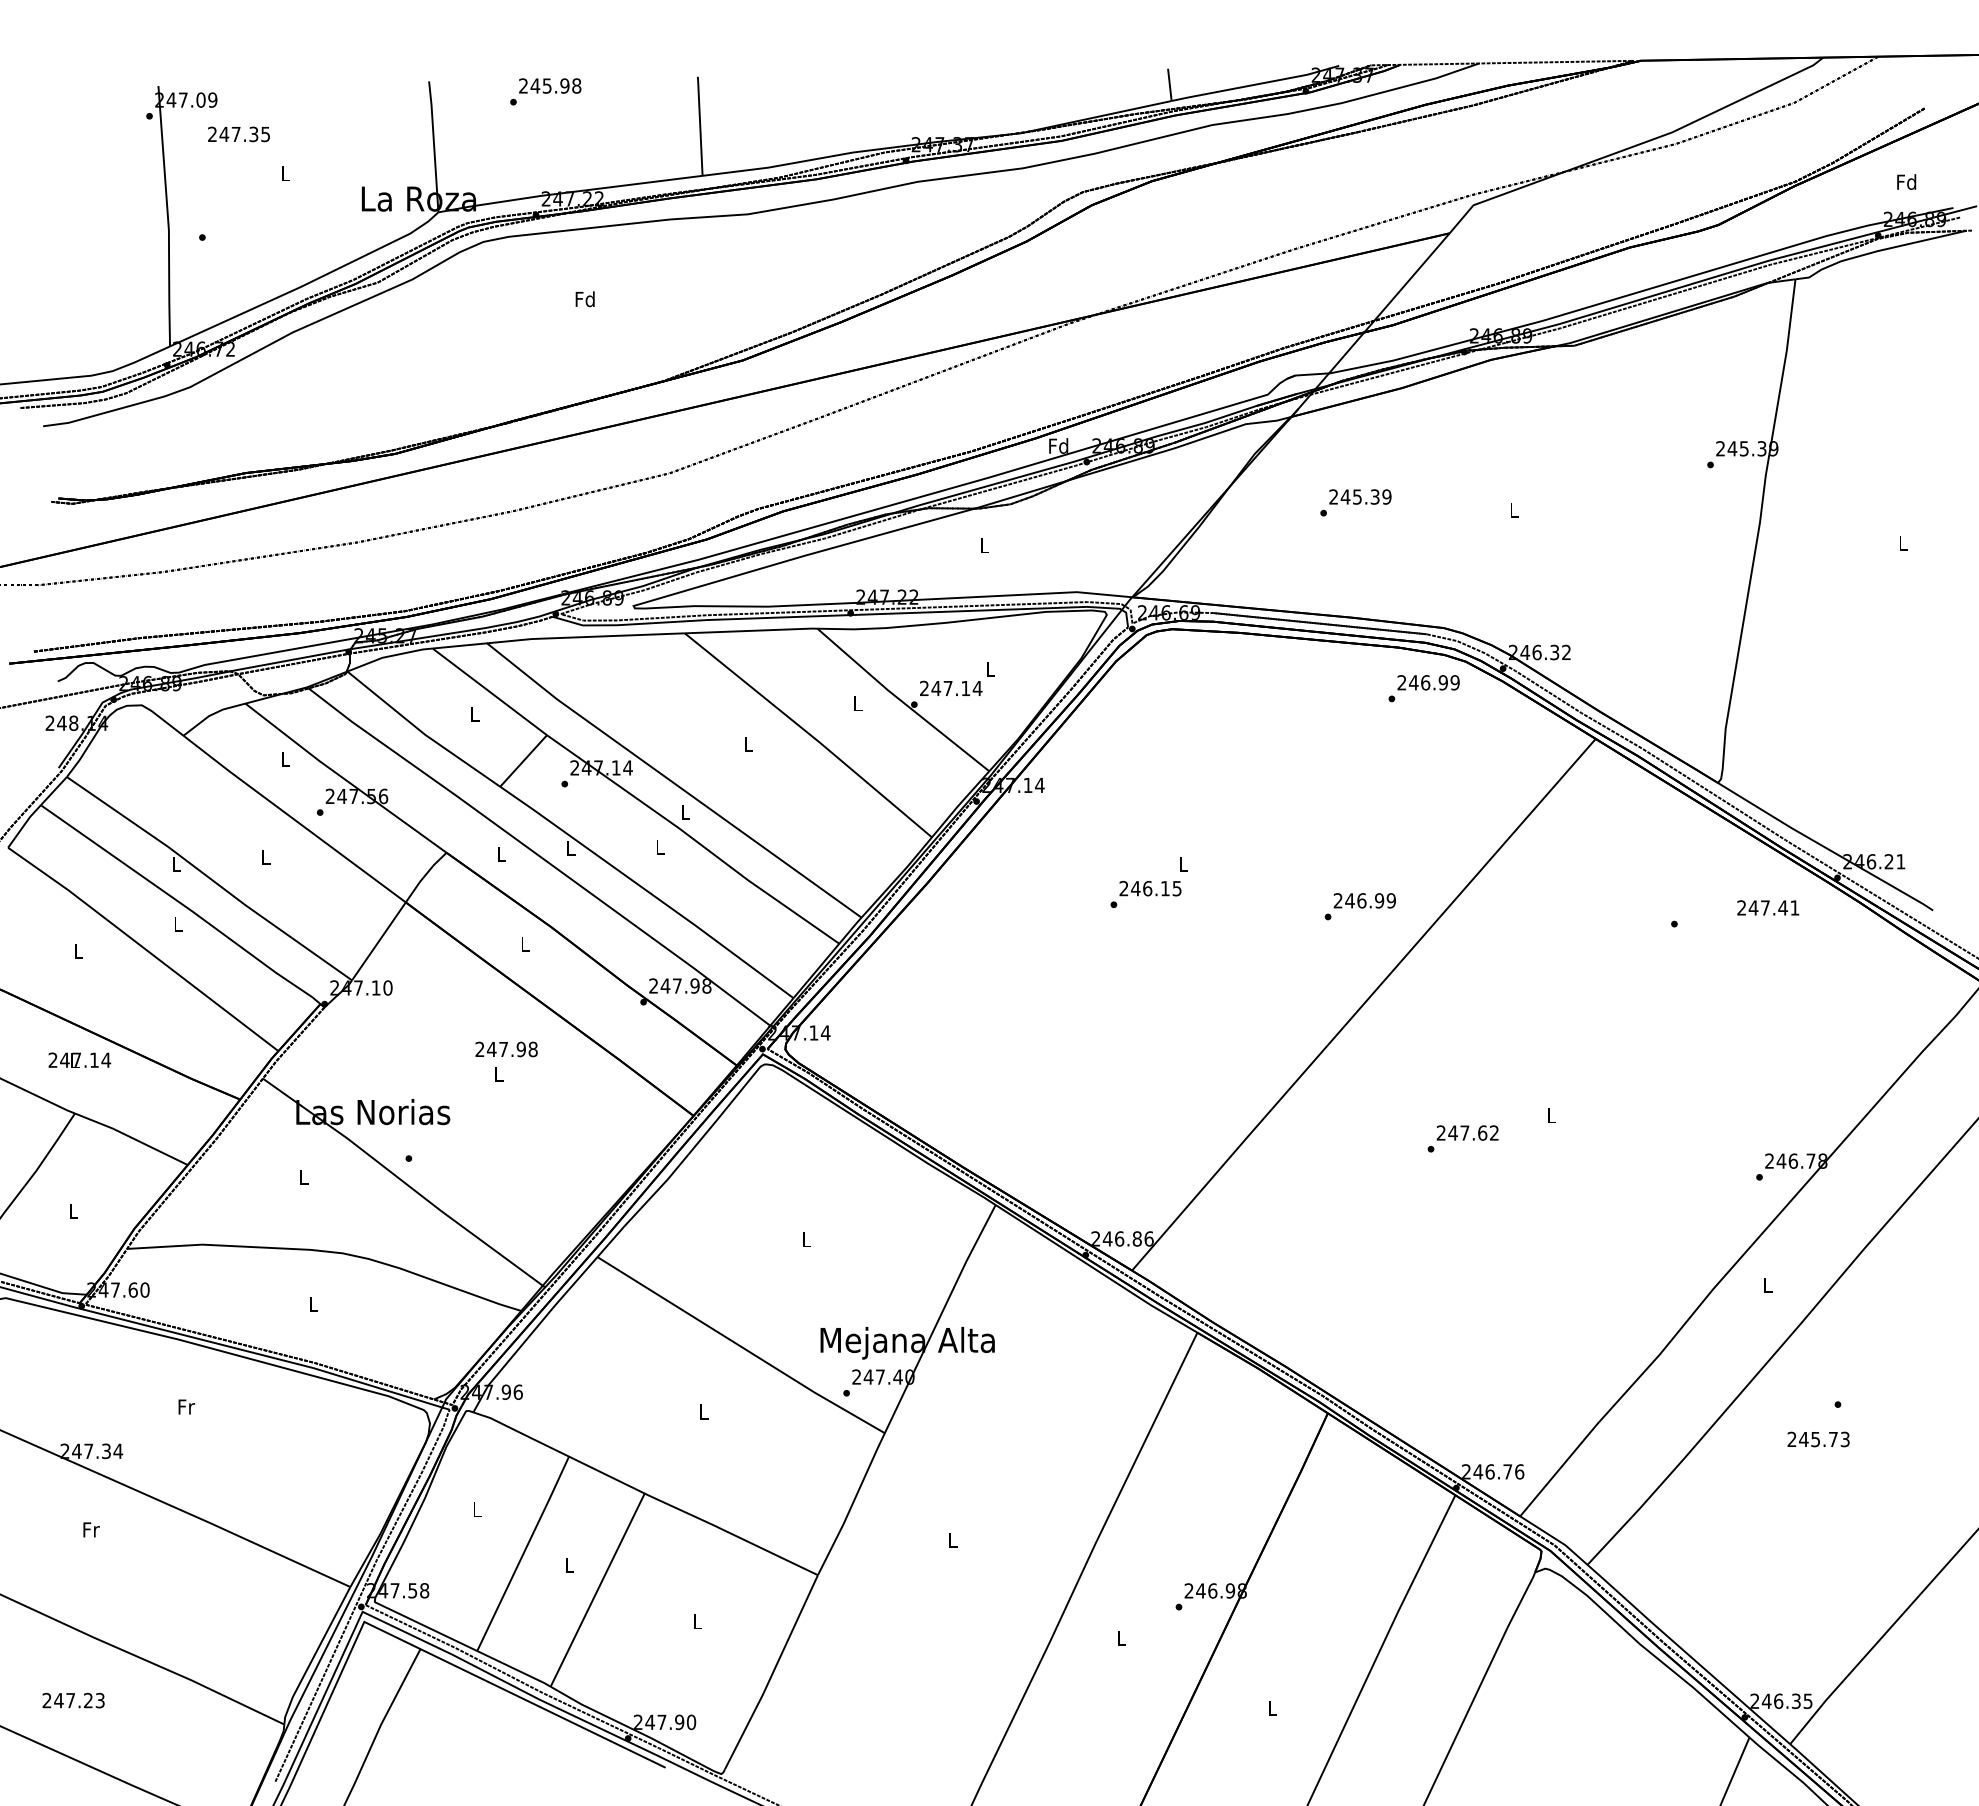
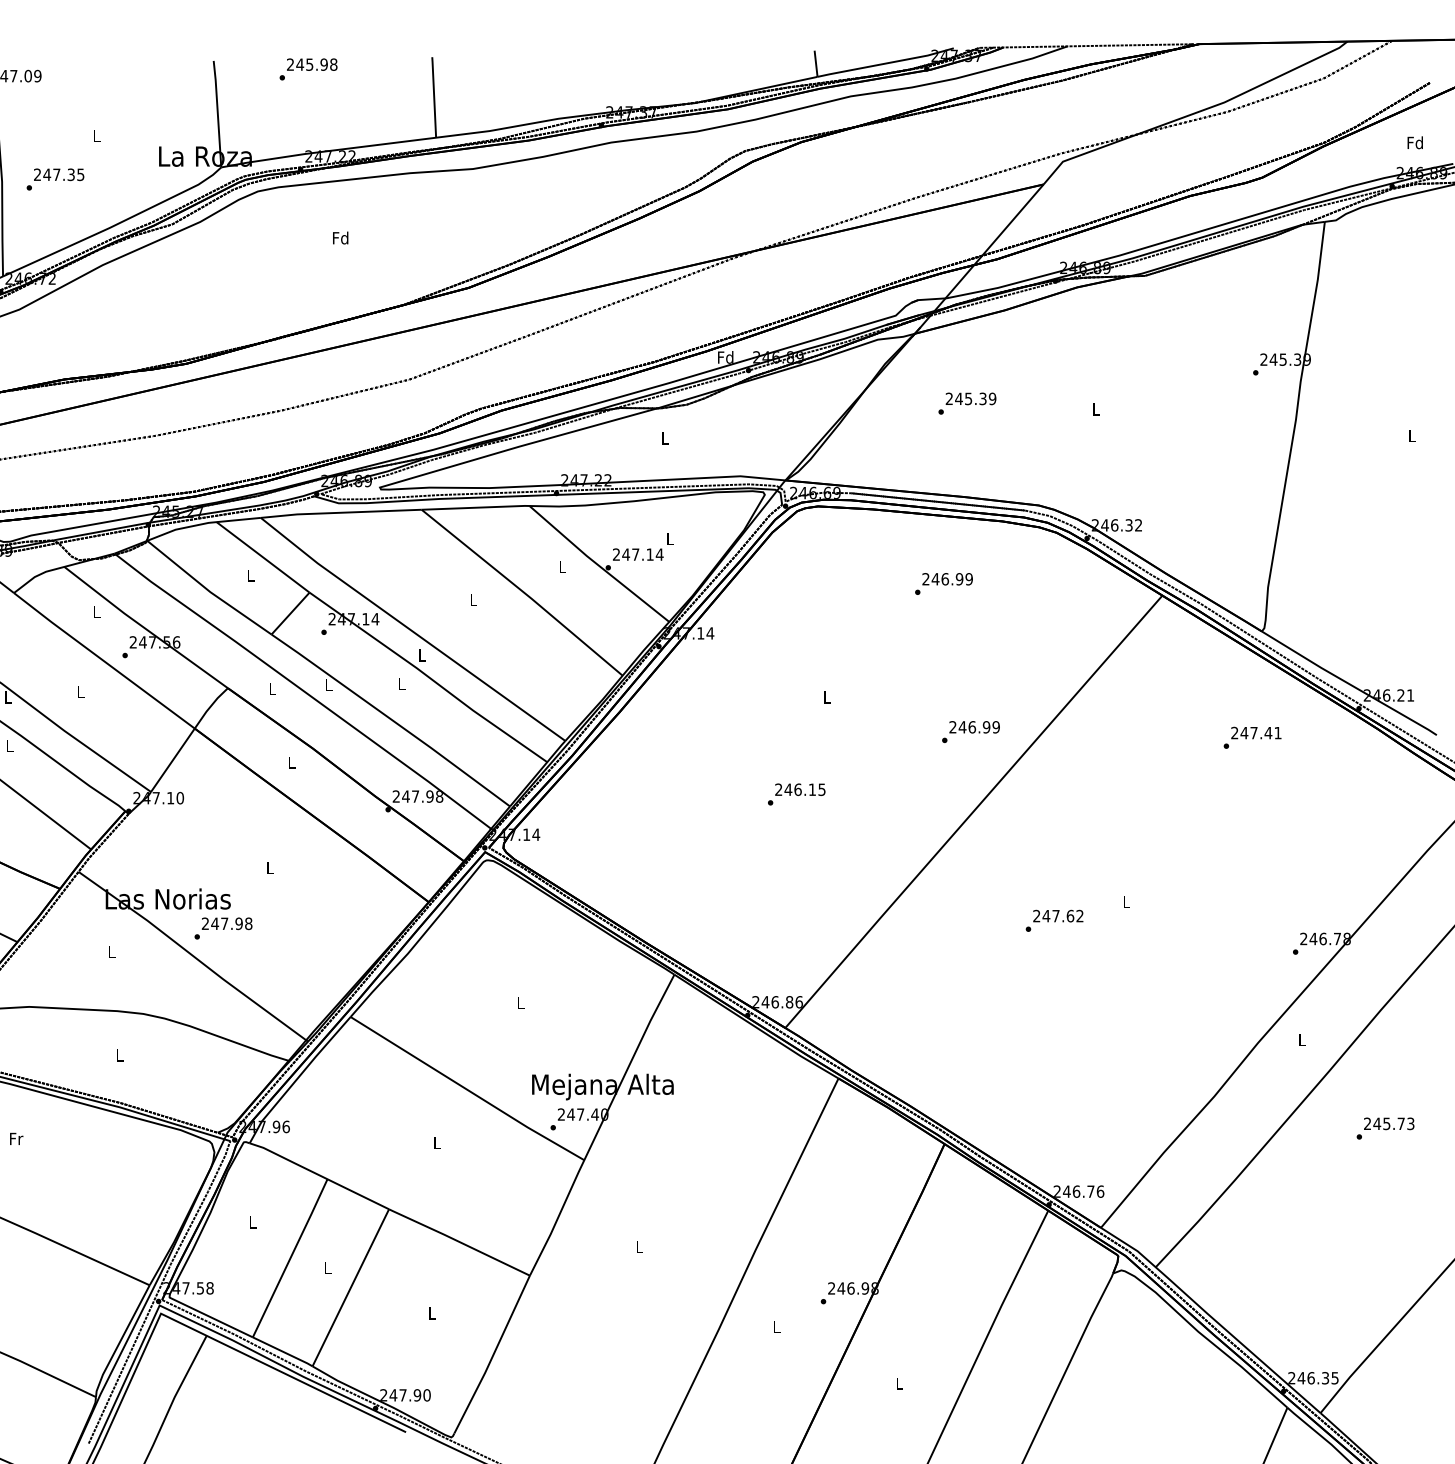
text: (238, 134) -> (58, 174), moved
text: (1423, 688) -> (943, 583), moved
text: (1145, 894) -> (796, 794), moved
text: (1768, 907) -> (1256, 732), moved
text: (506, 1049) -> (227, 923), moved
text: (1818, 1439) -> (1389, 1123), moved

